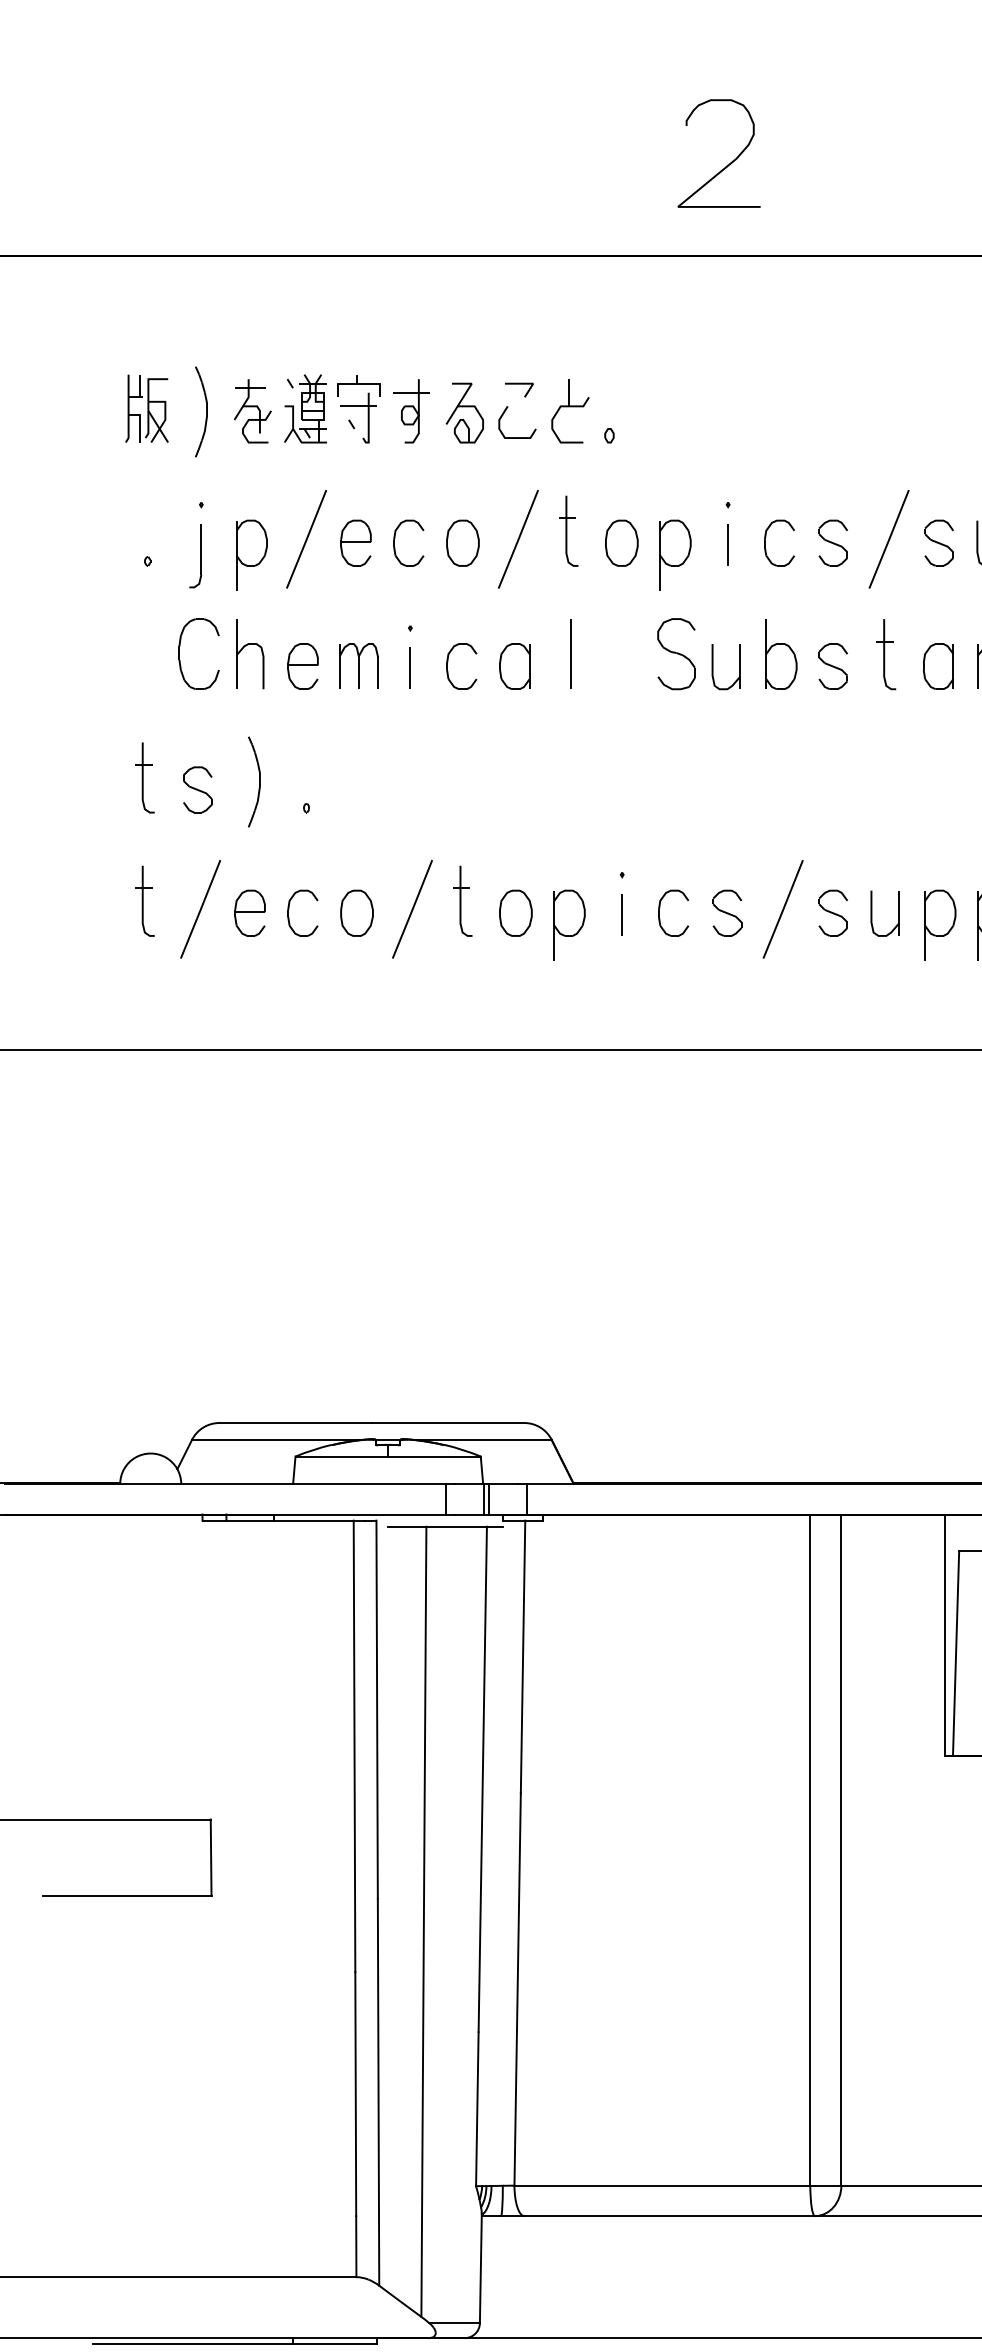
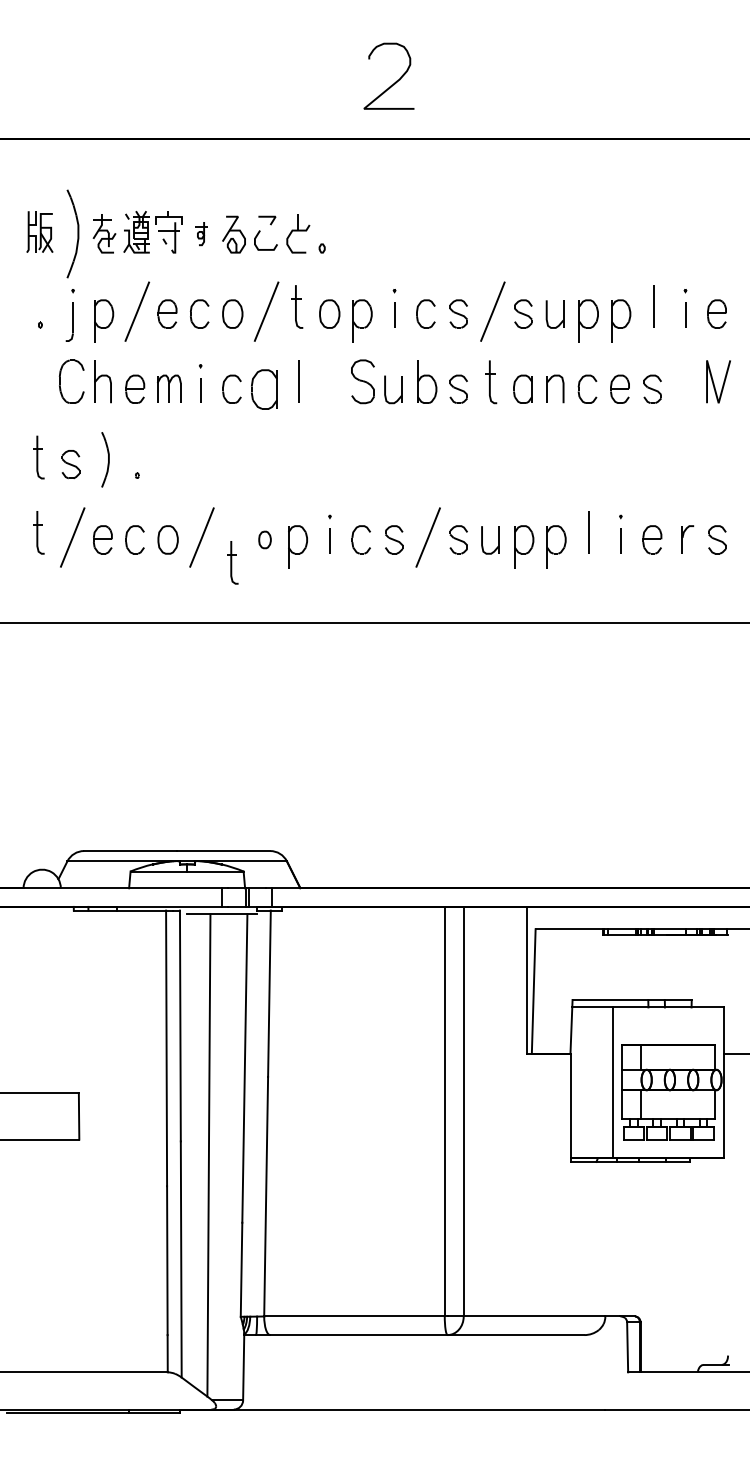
part: (201, 411) -> (73, 233), size x1.6
part: (411, 411) -> (201, 233), size x0.6
part: (514, 665) -> (264, 388), size x1.4
part: (462, 901) -> (232, 562), moved
part: (514, 912) -> (264, 539), size x0.6

